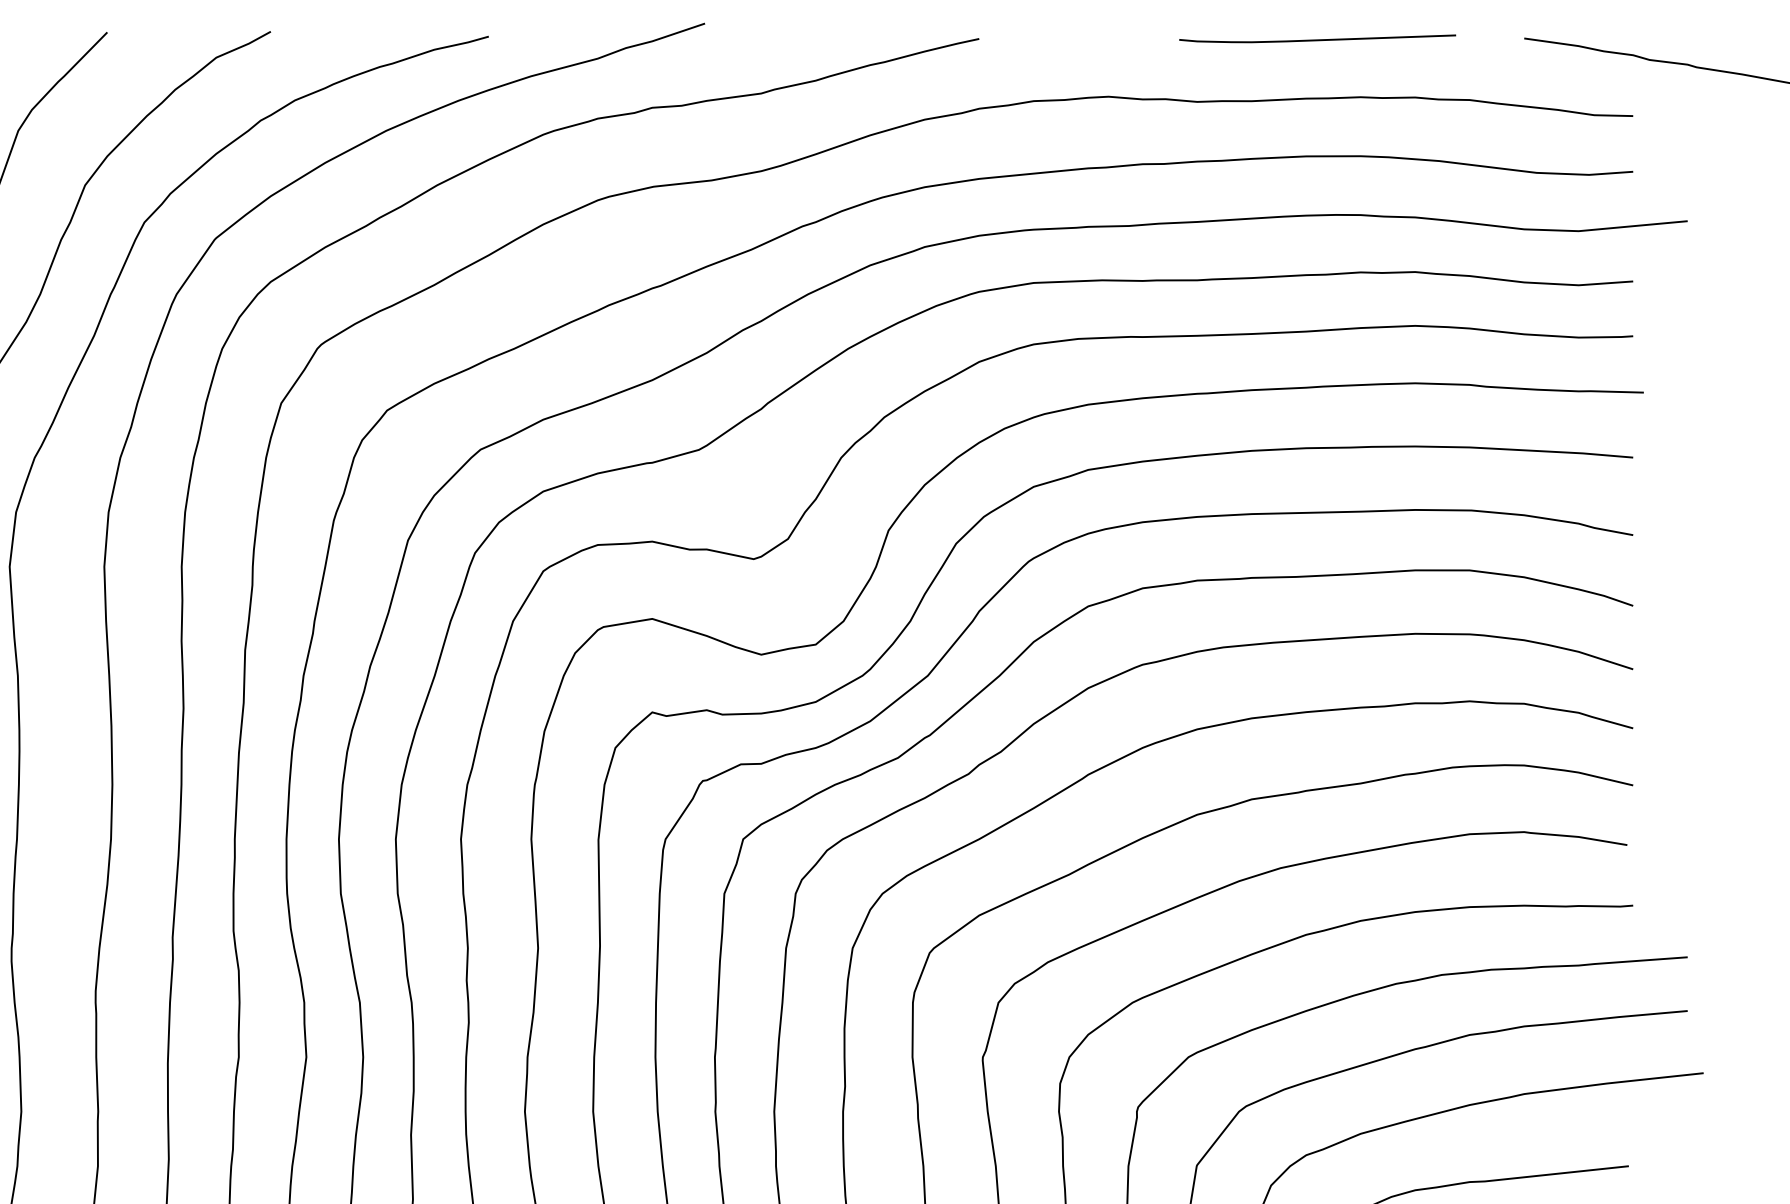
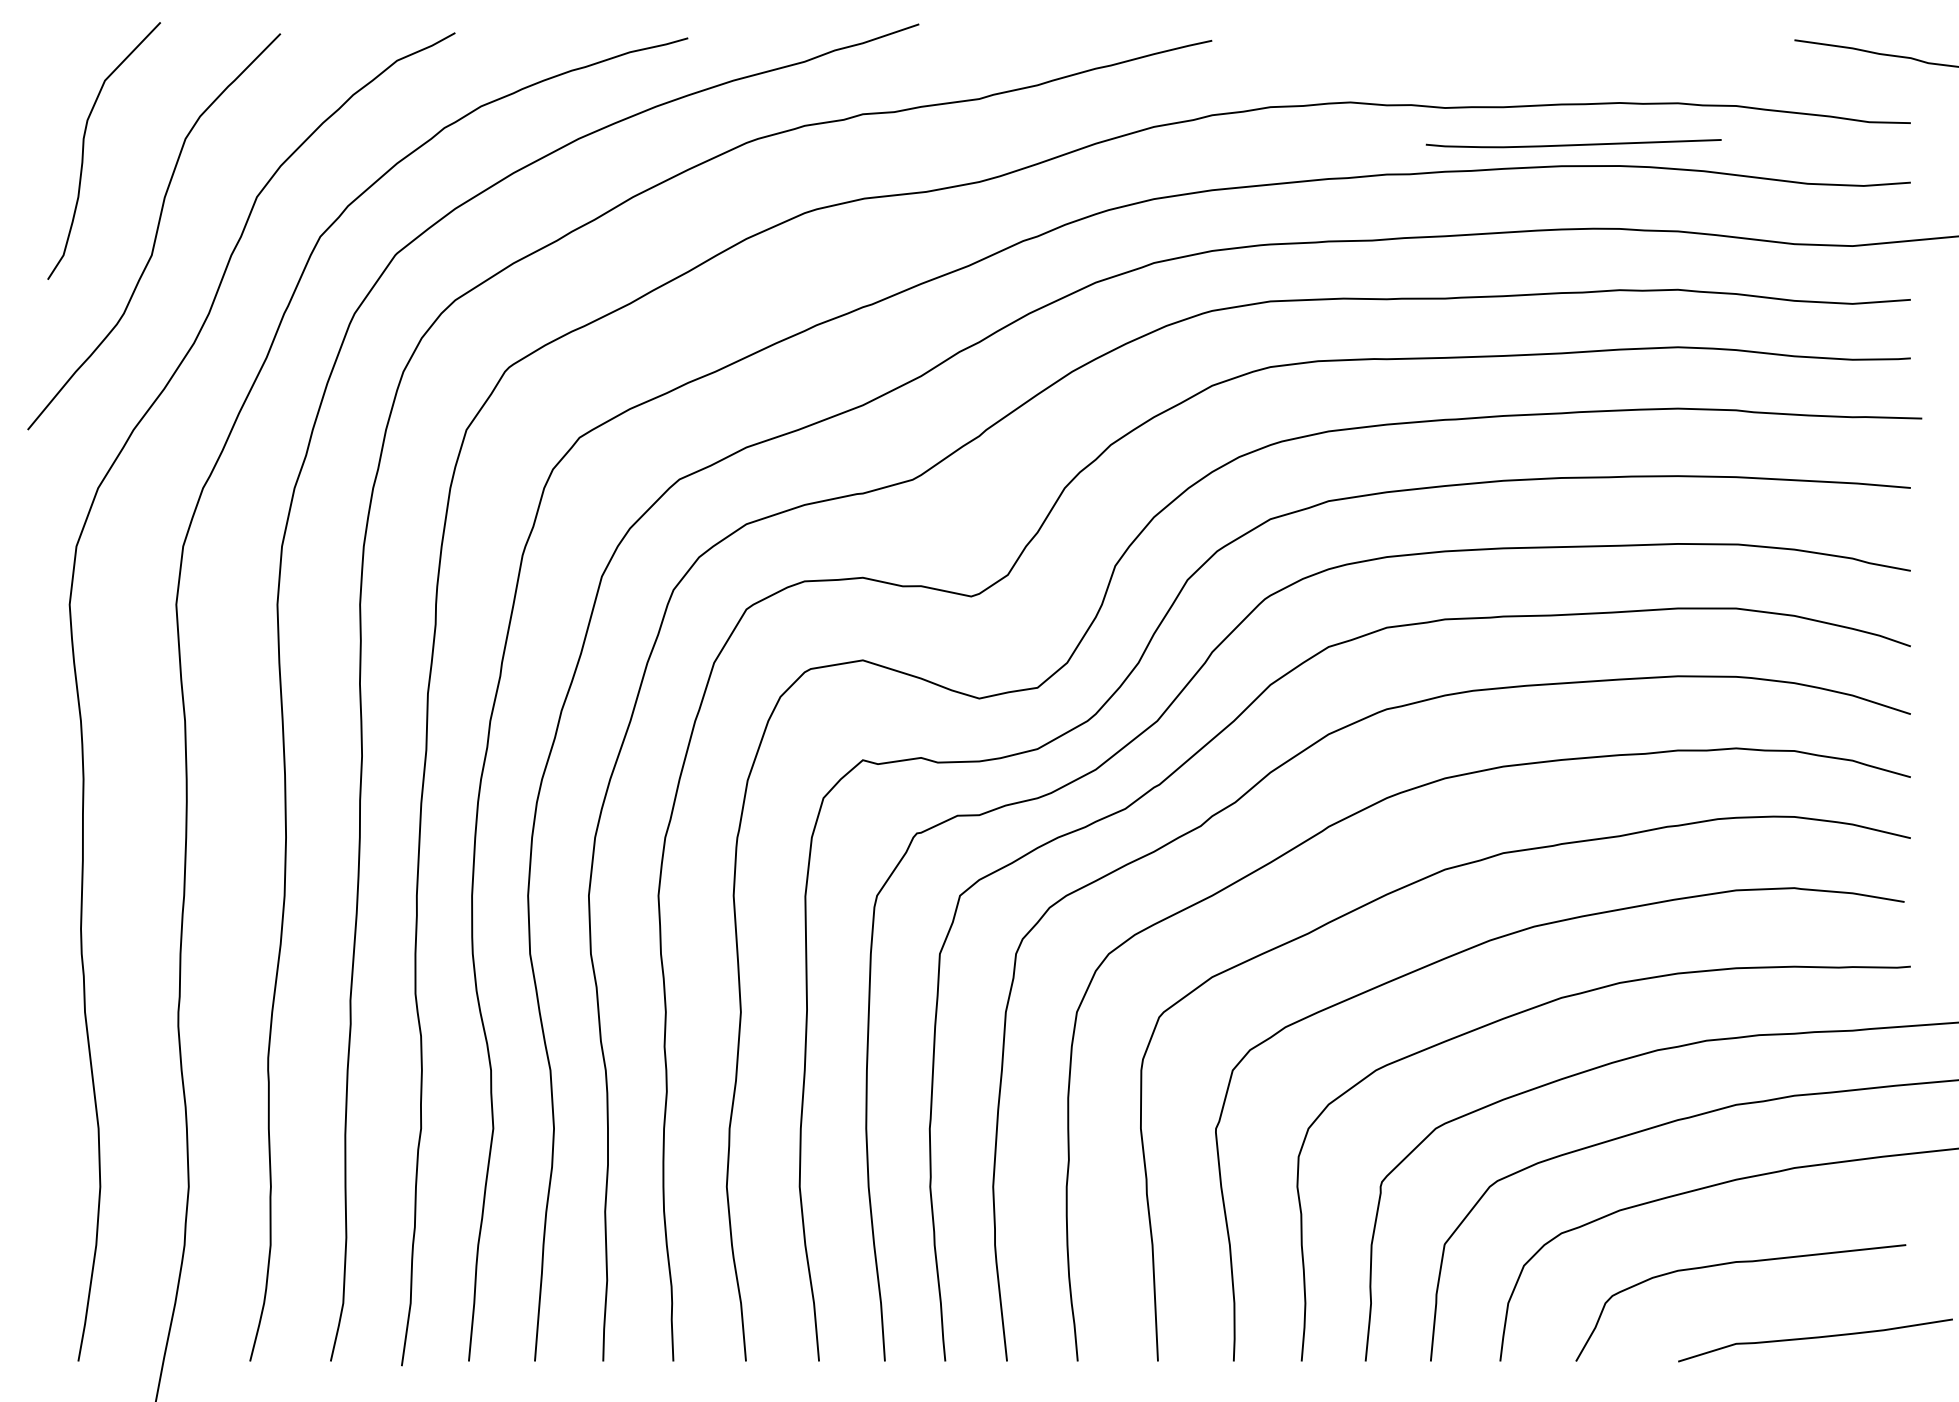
curve: (1317, 39) -> (1573, 144), moved

